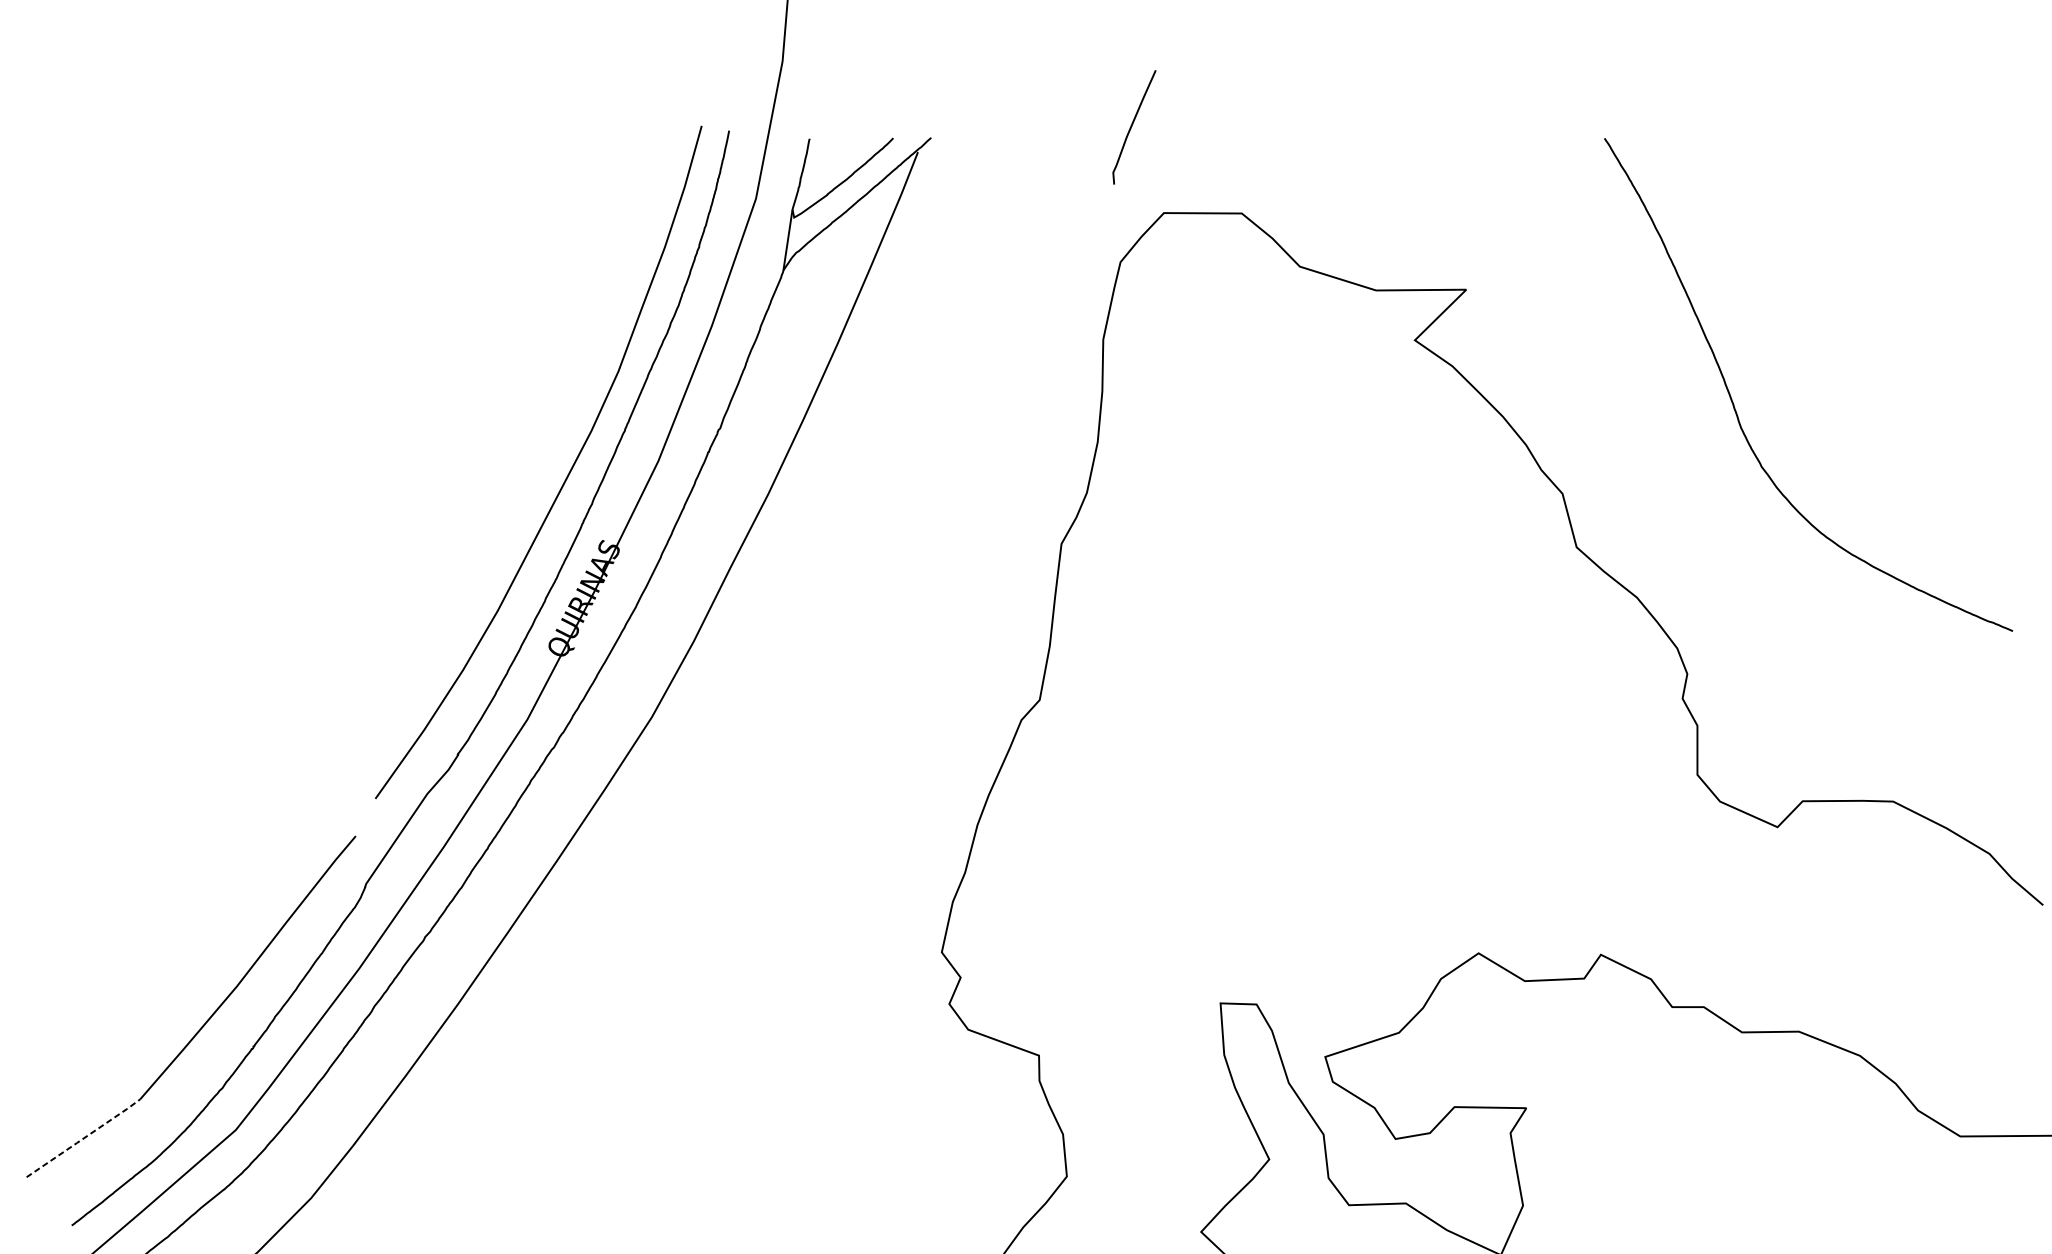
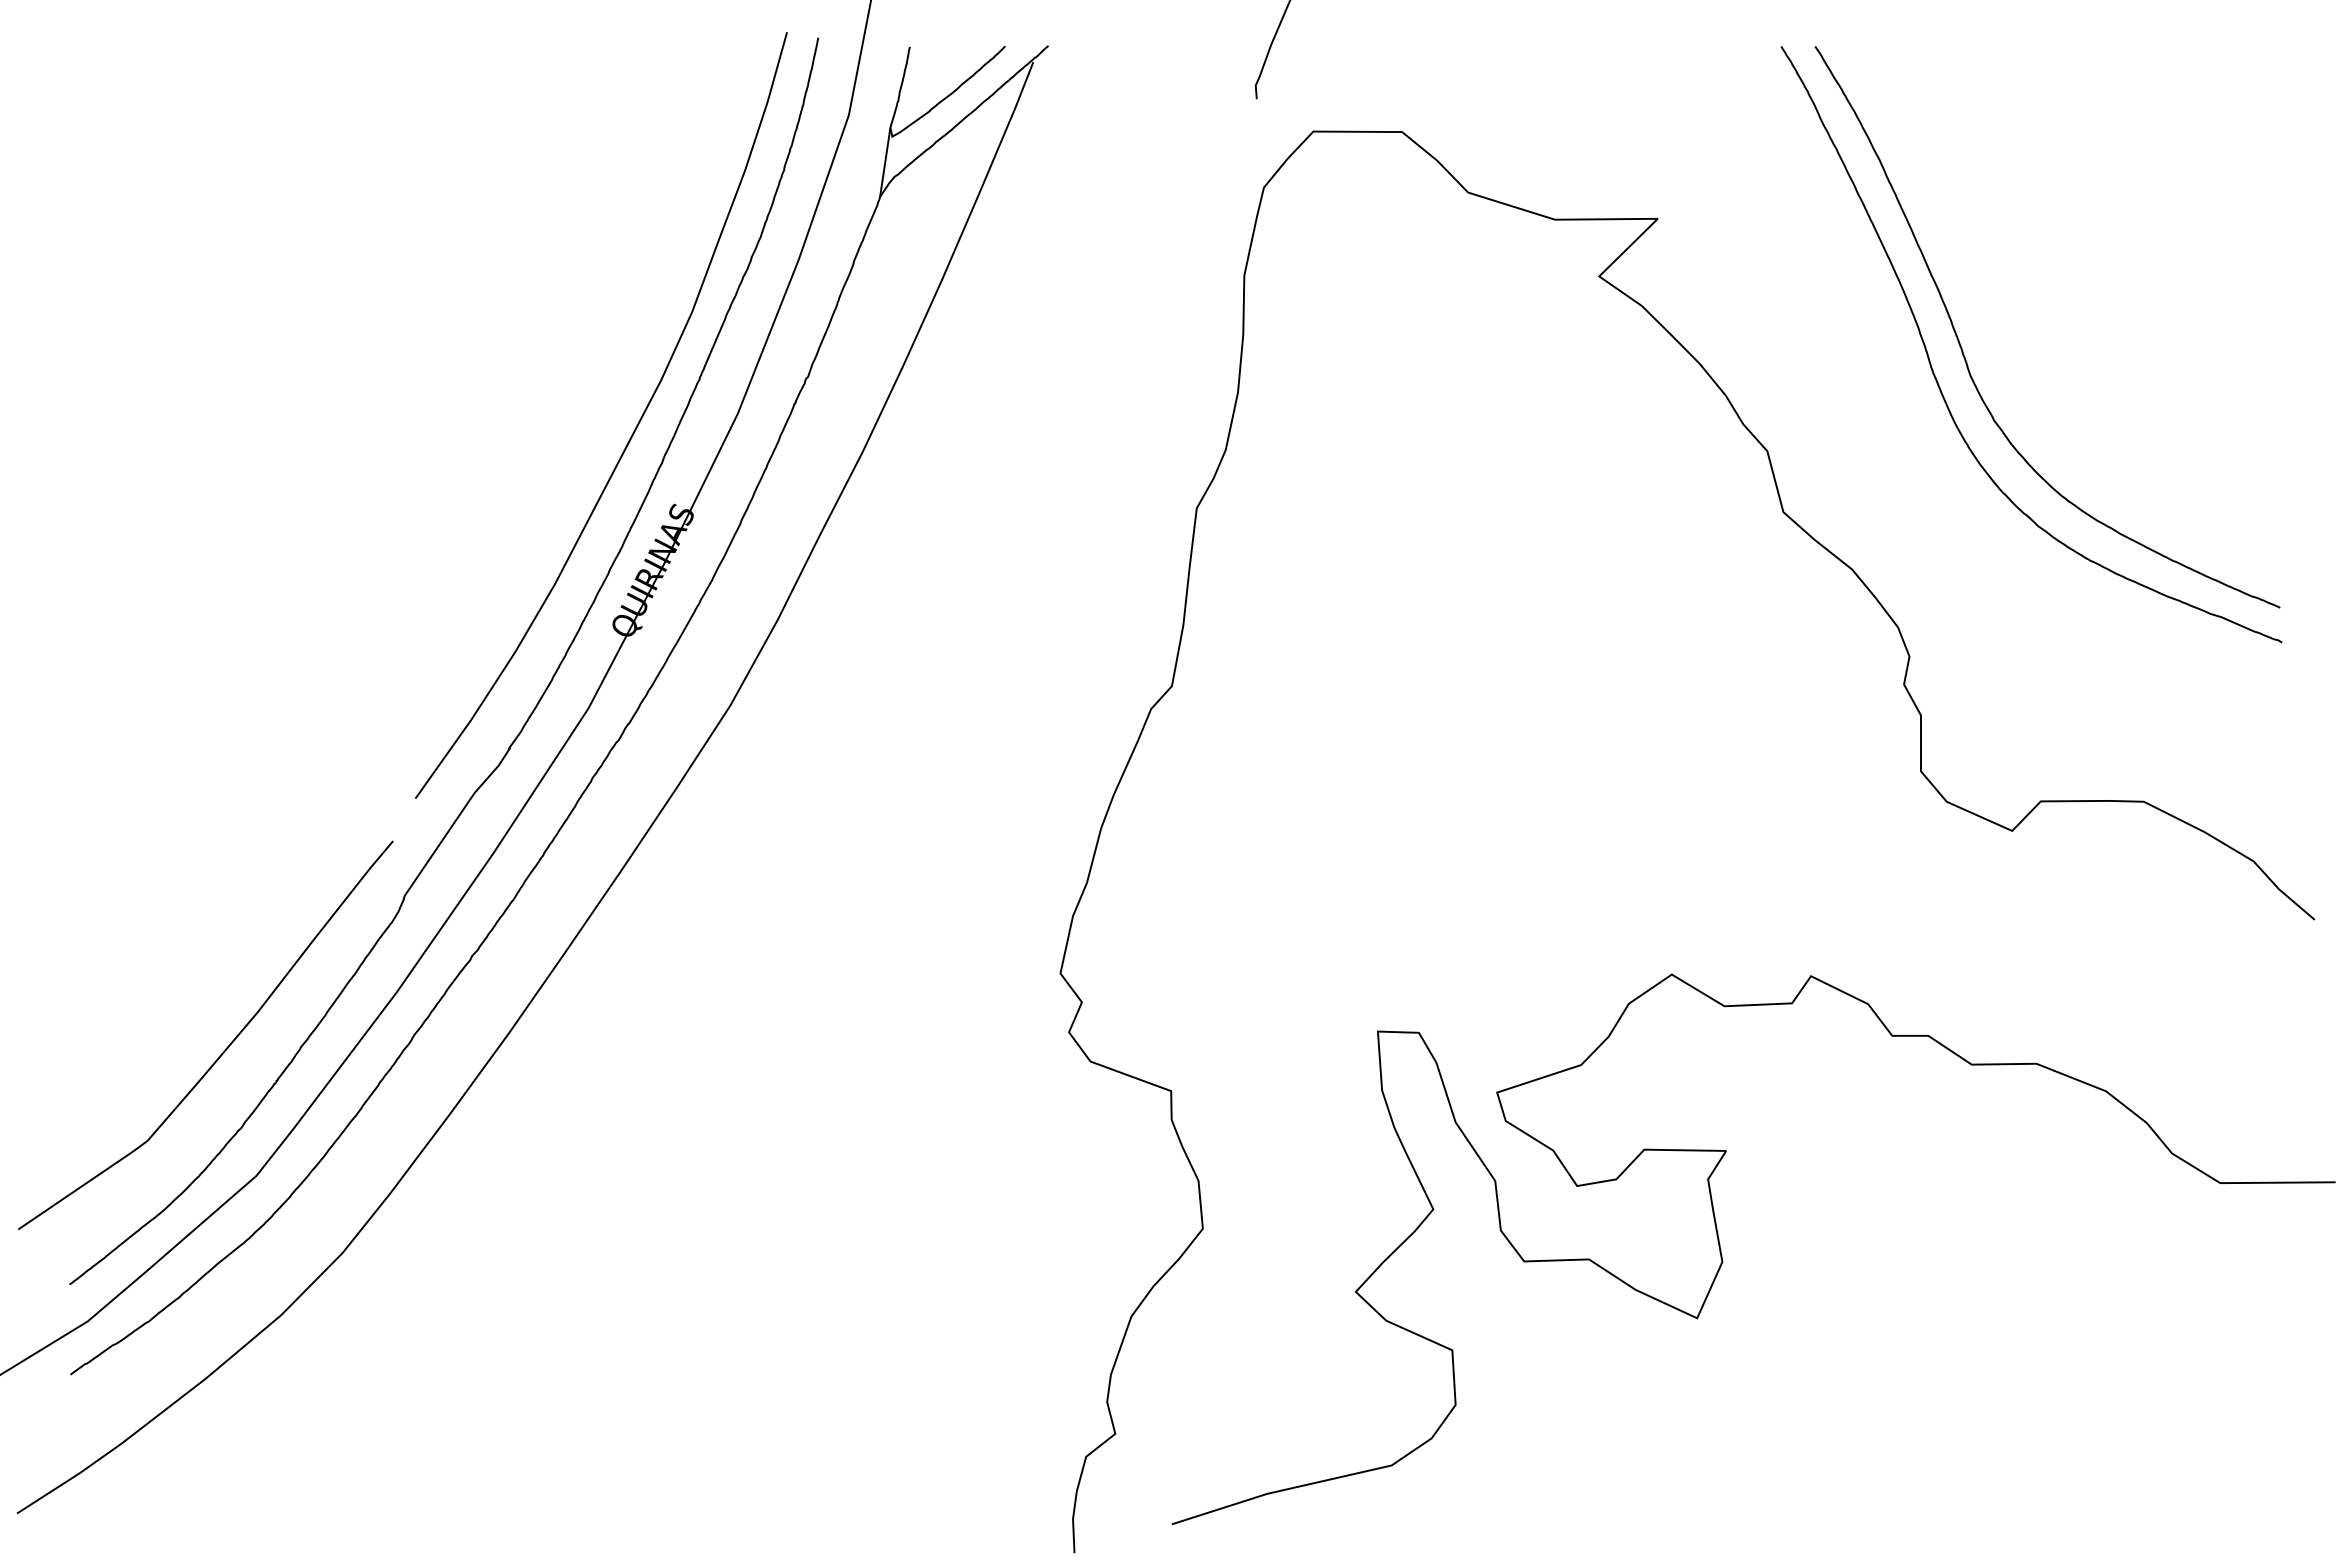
curve: (1711, 430) -> (1937, 379), added
line: (83, 1138) -> (83, 1185), dashed -> solid

